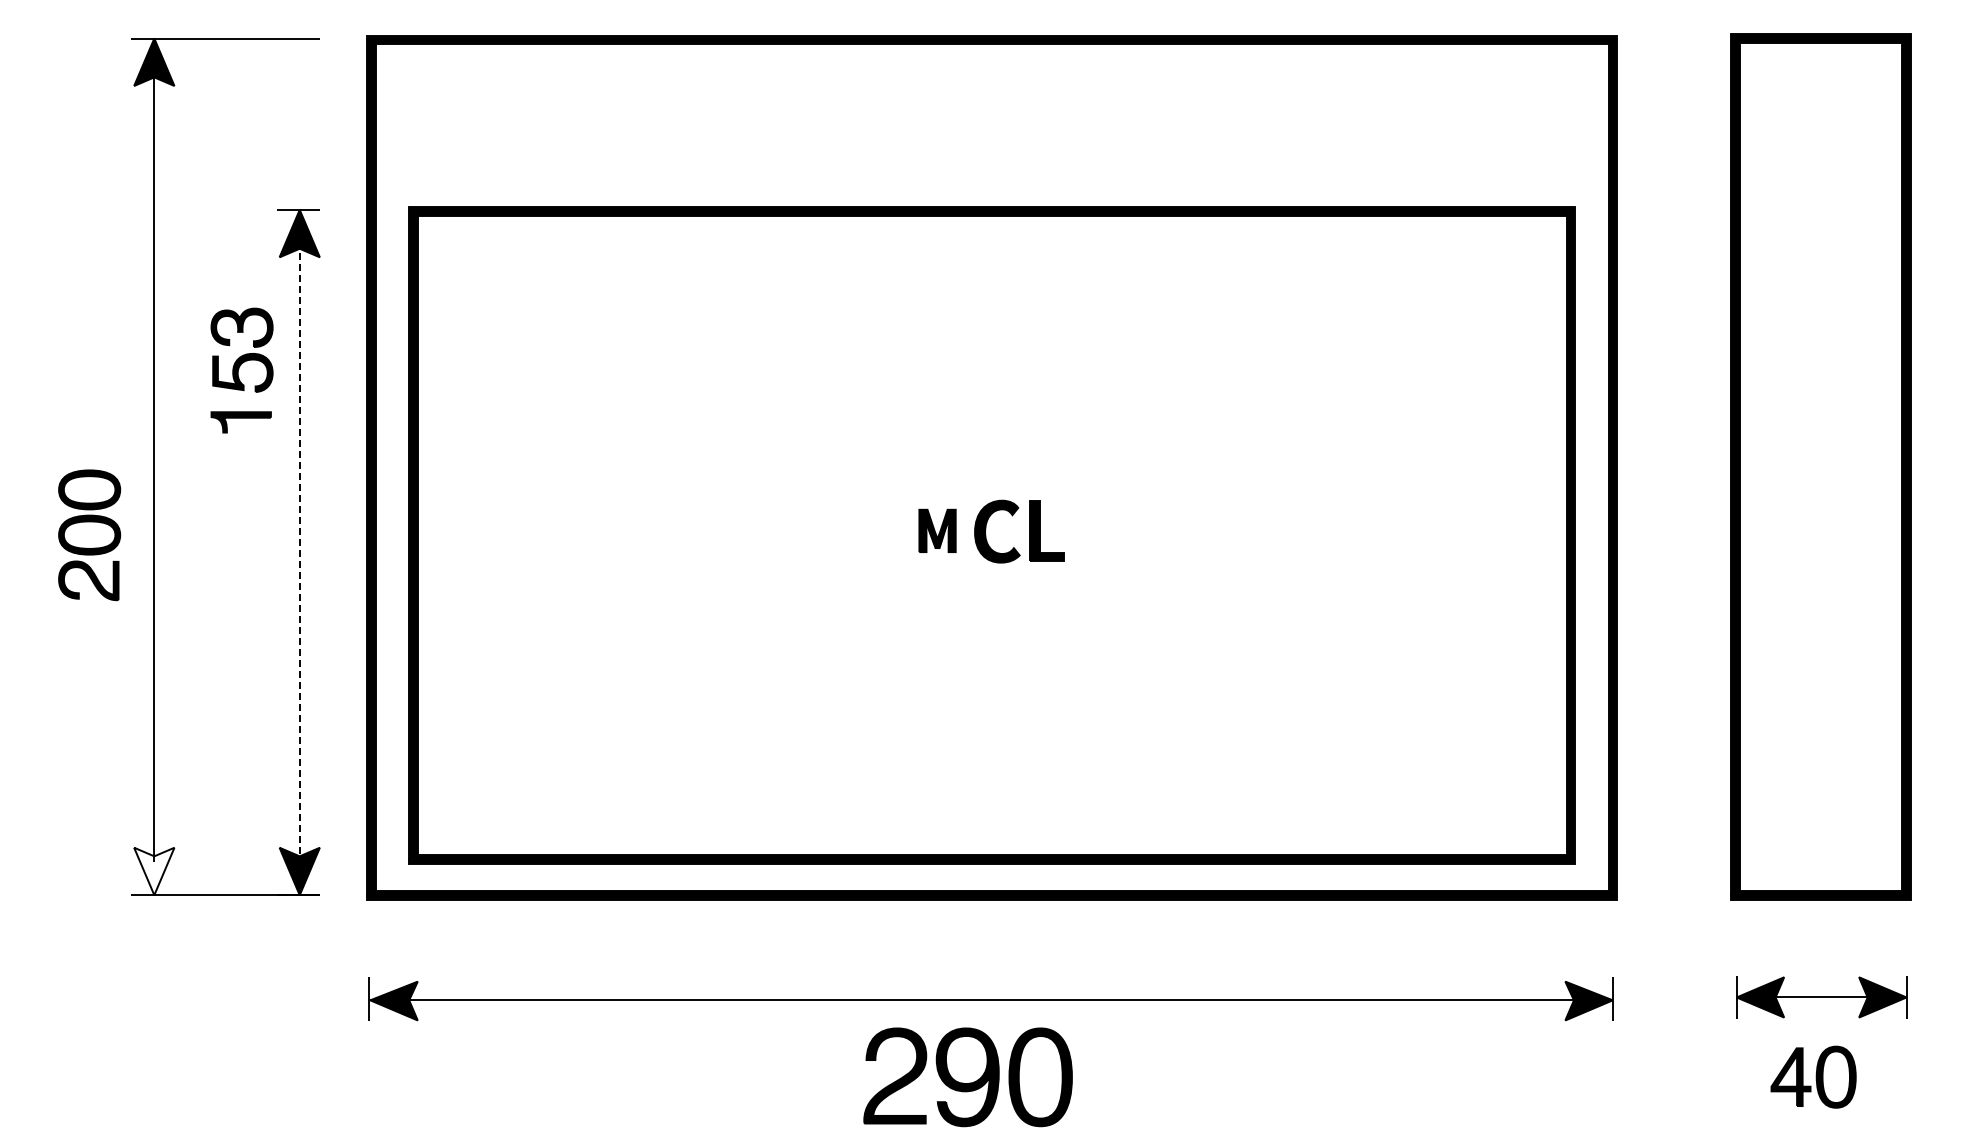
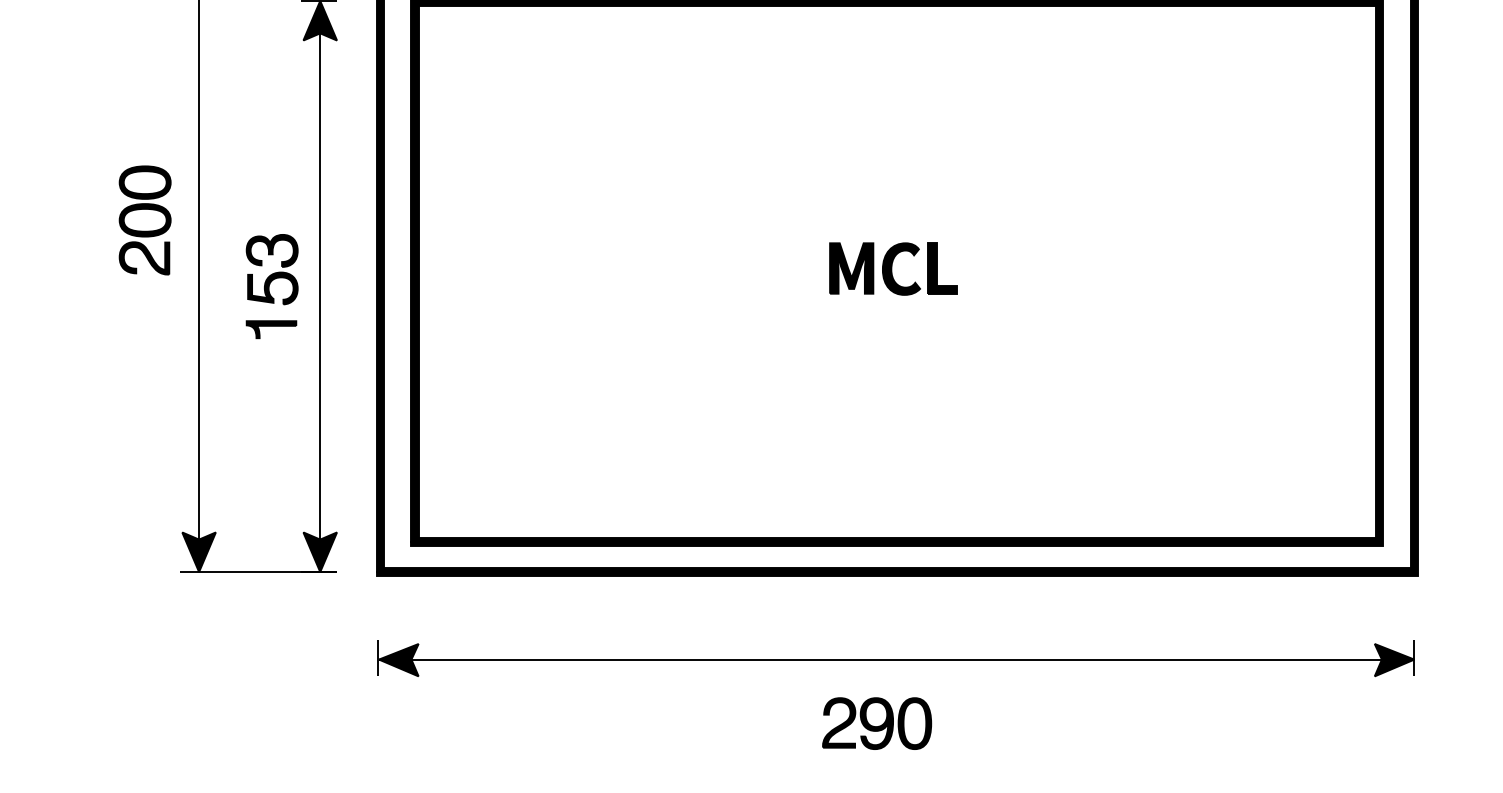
part: (241, 370) -> (271, 286), moved
part: (937, 530) -> (851, 268), size x1.43
part: (89, 535) -> (145, 220), moved
line: (299, 552) -> (320, 286), dashed -> solid
fill: (154, 871) -> (199, 552), added
part: (967, 1076) -> (876, 723), size x0.62

